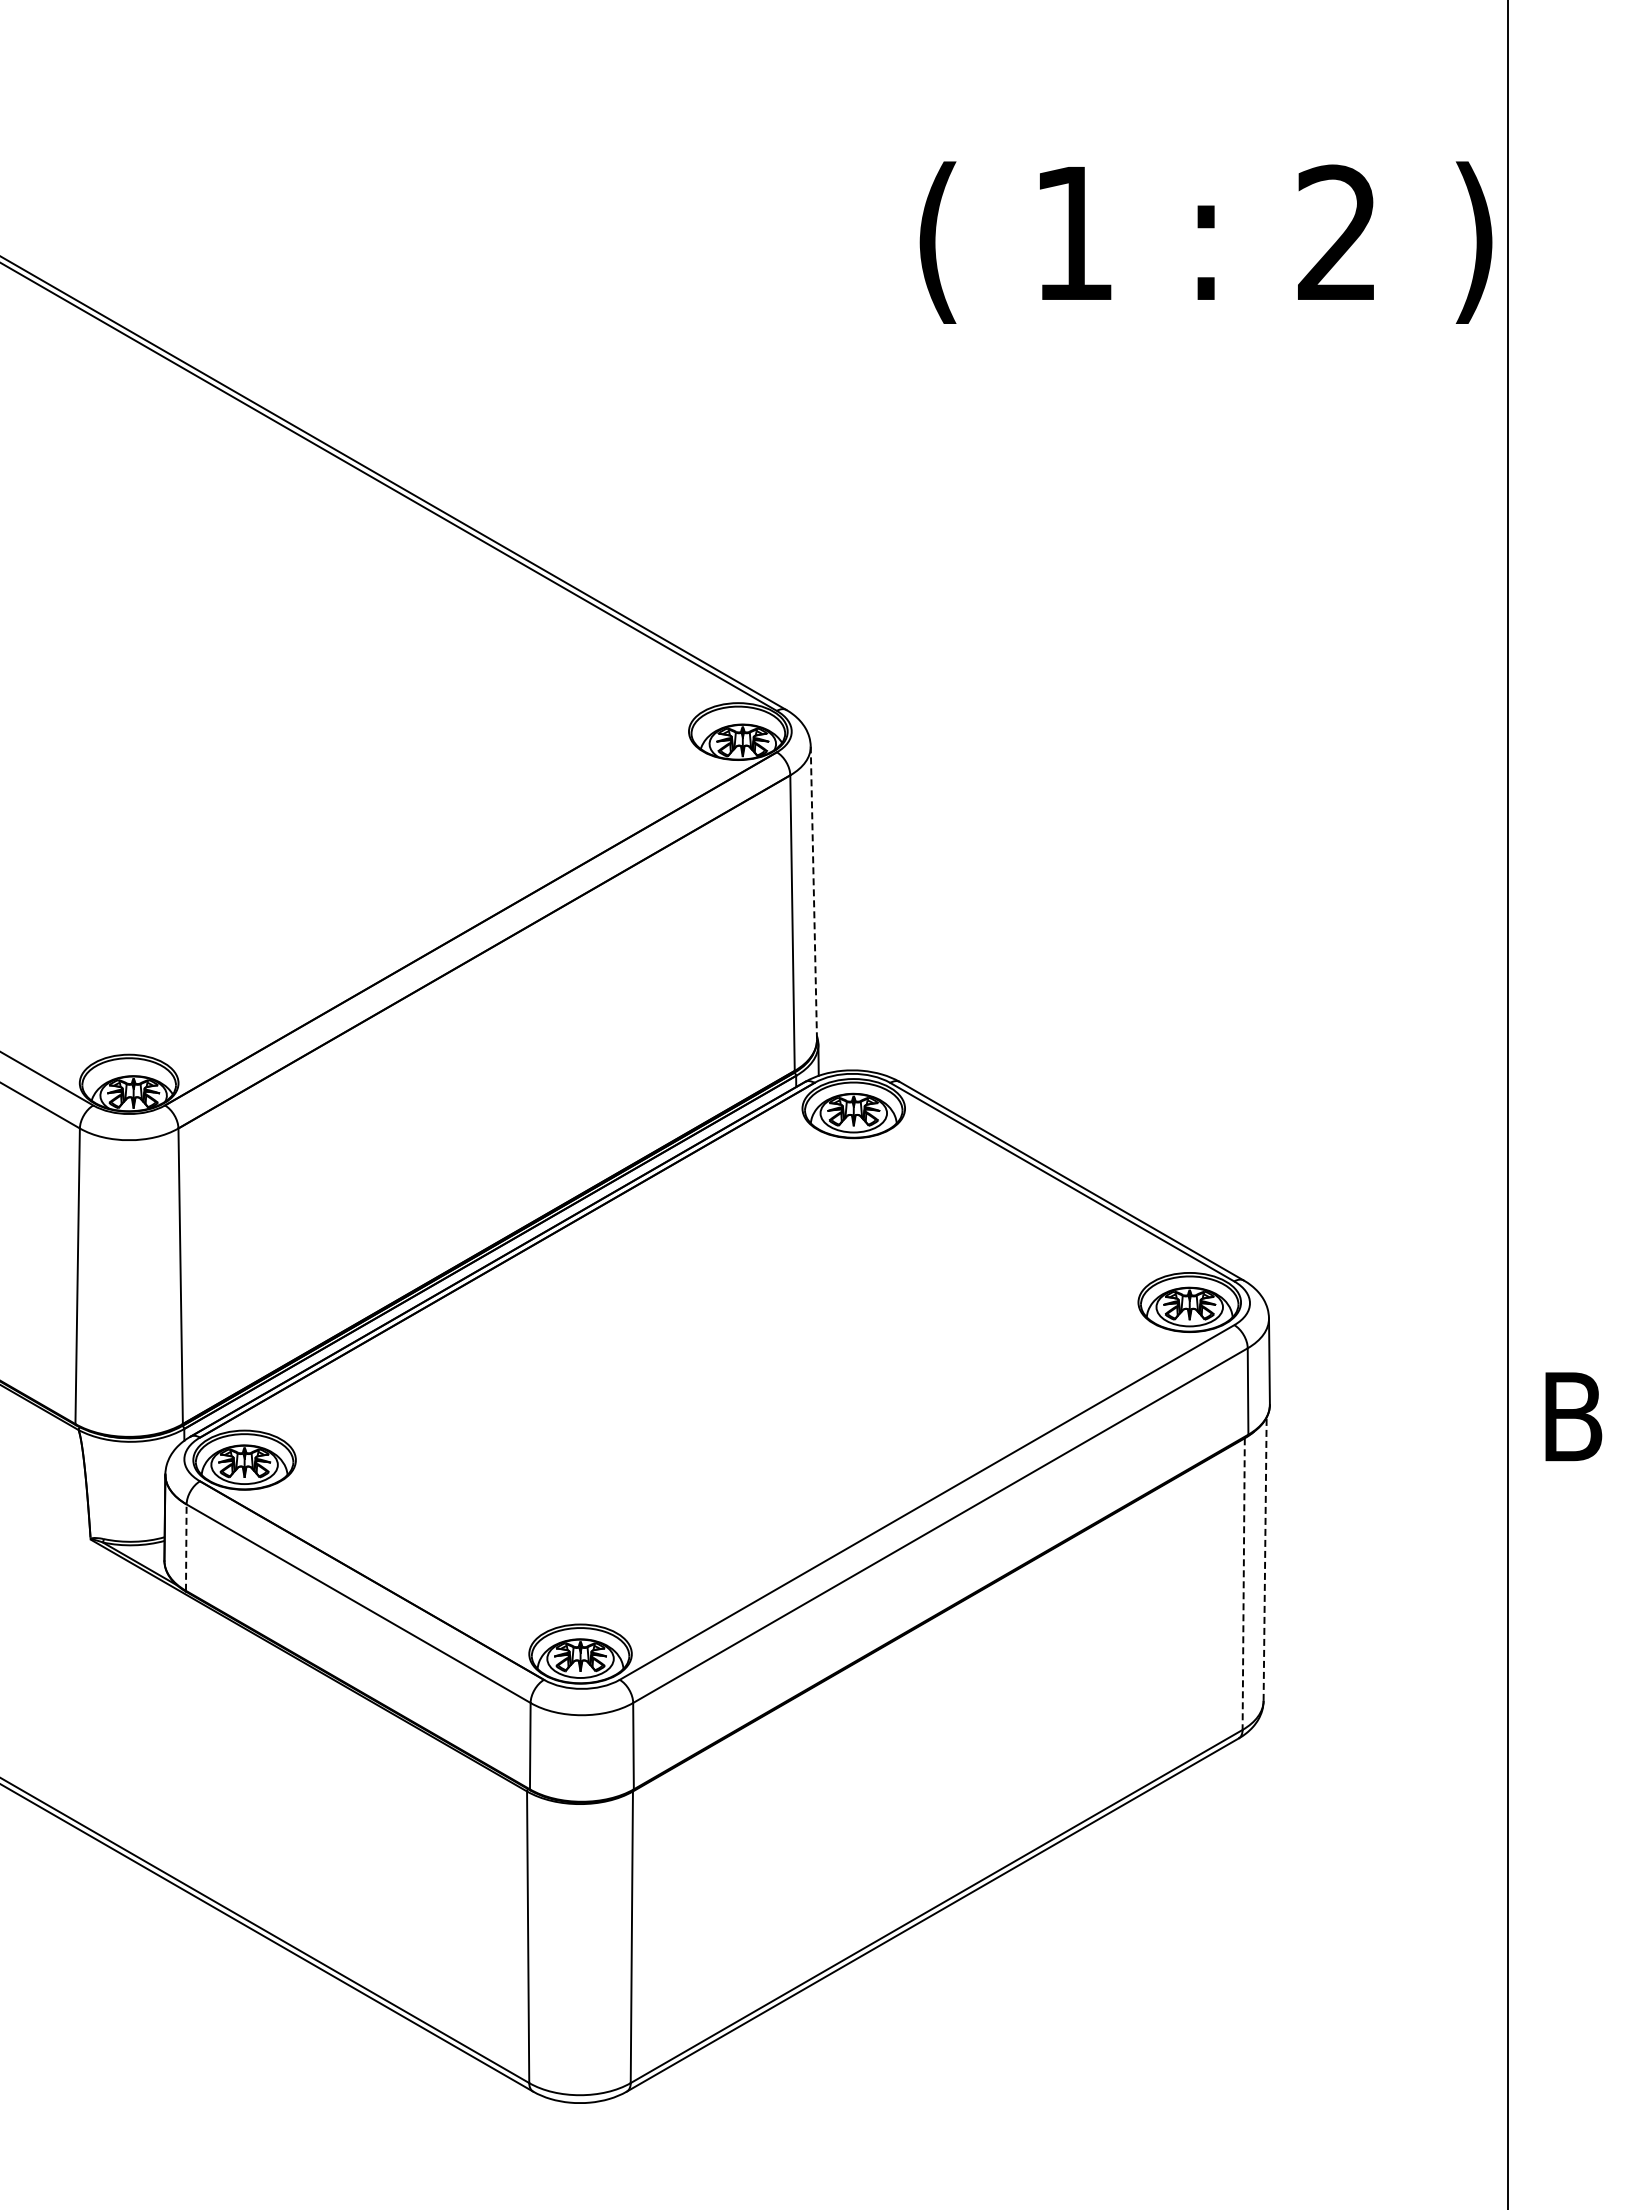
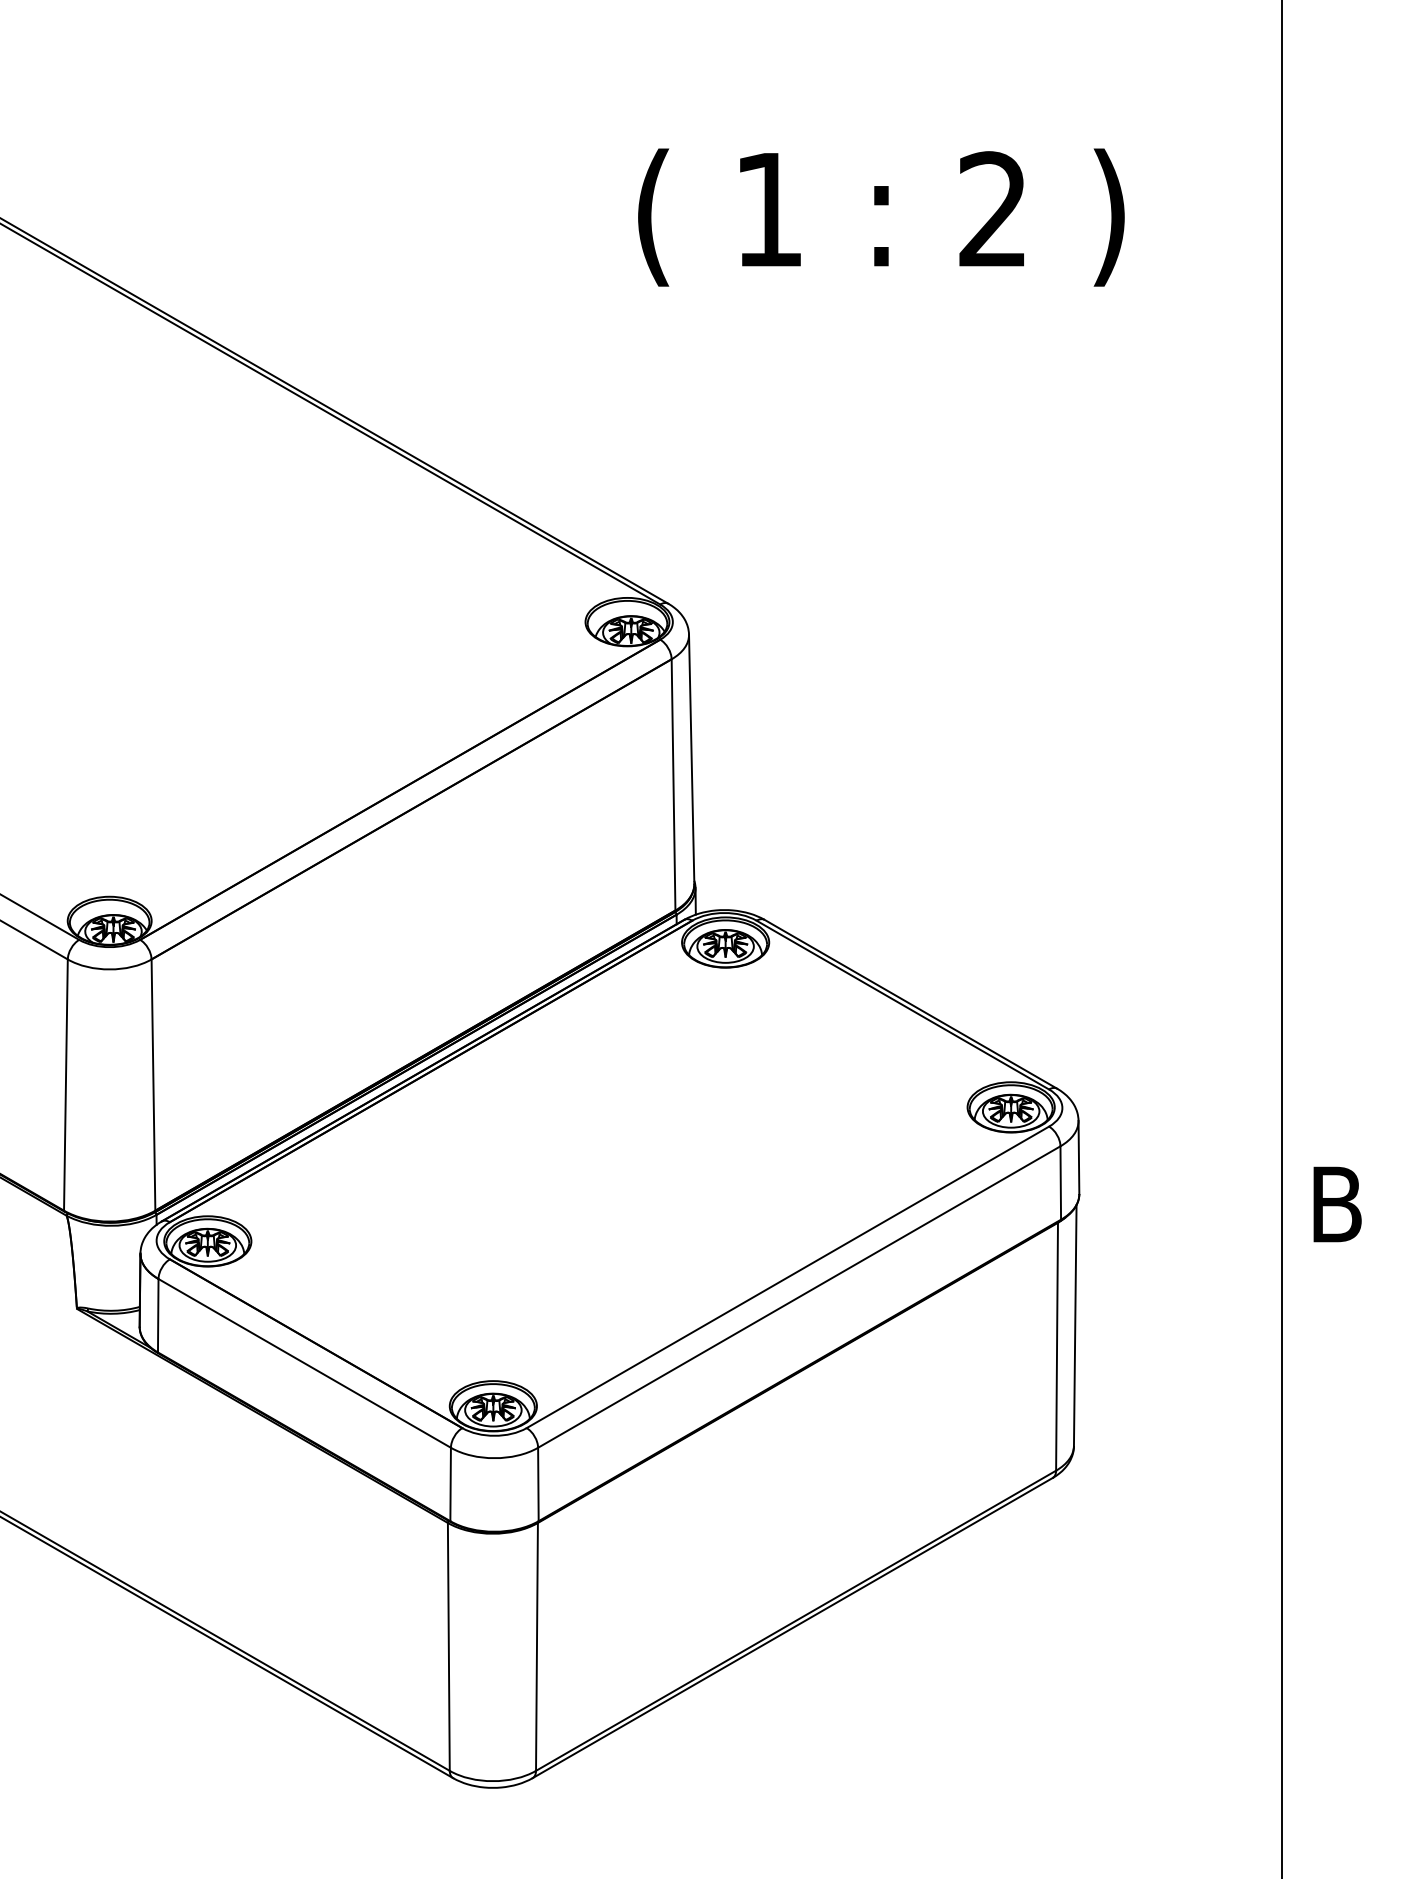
text: (1205, 242) -> (880, 217), moved
line: (813, 892) -> (691, 758), dashed -> solid
line: (186, 1547) -> (158, 1315), dashed -> solid
line: (1265, 1559) -> (1075, 1325), dashed -> solid
line: (1243, 1584) -> (1056, 1347), dashed -> solid

